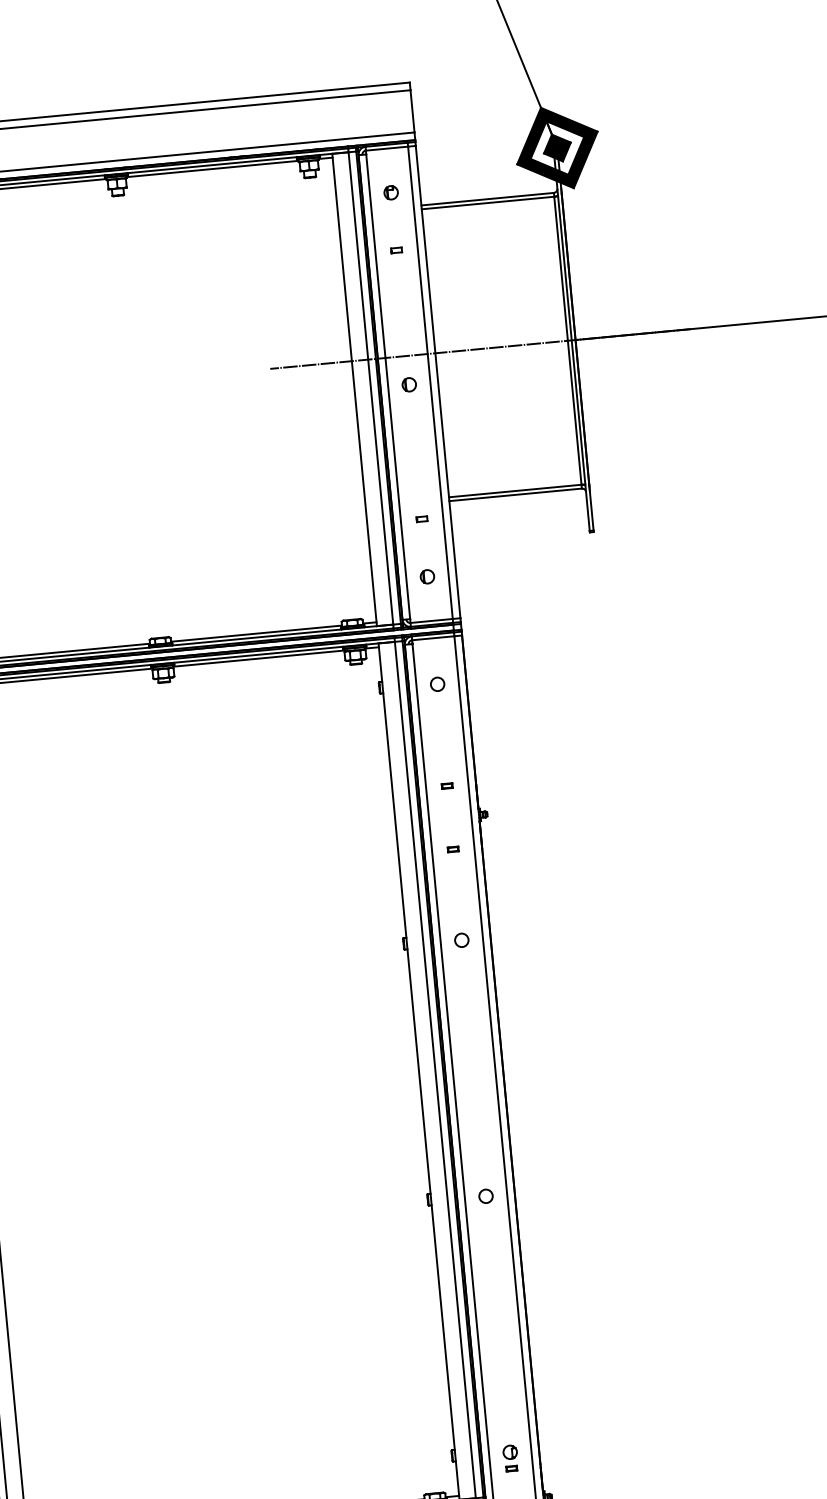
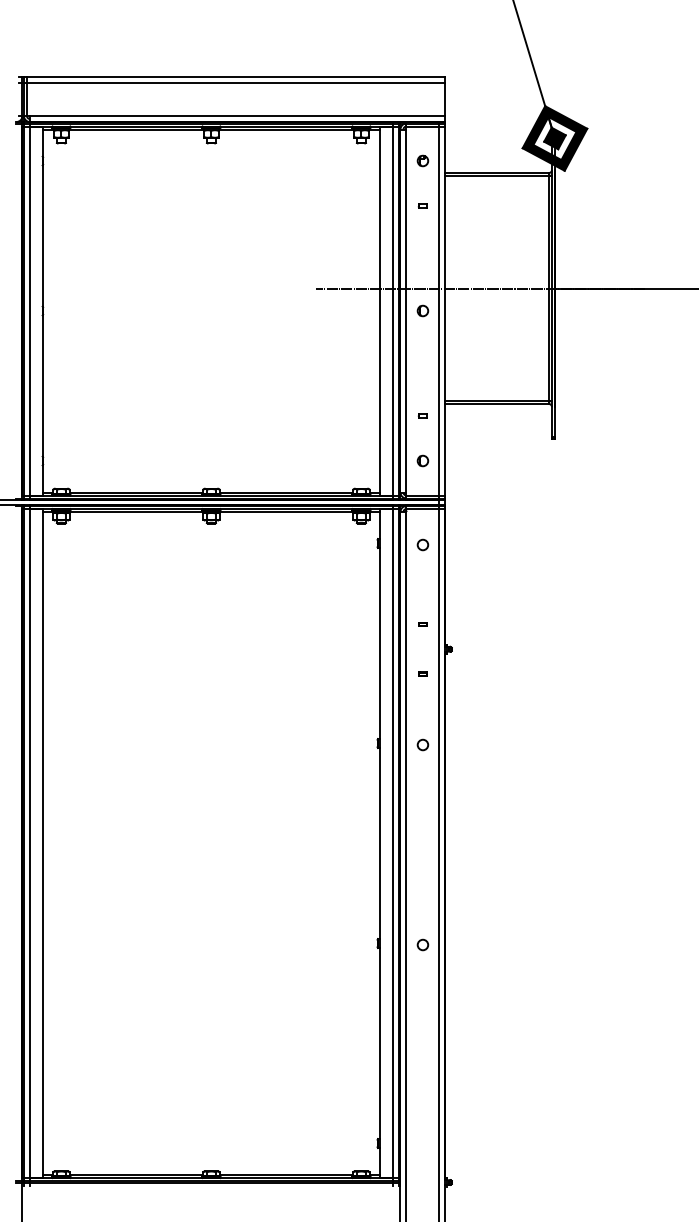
part: (510, 1458) -> (422, 1149), removed

